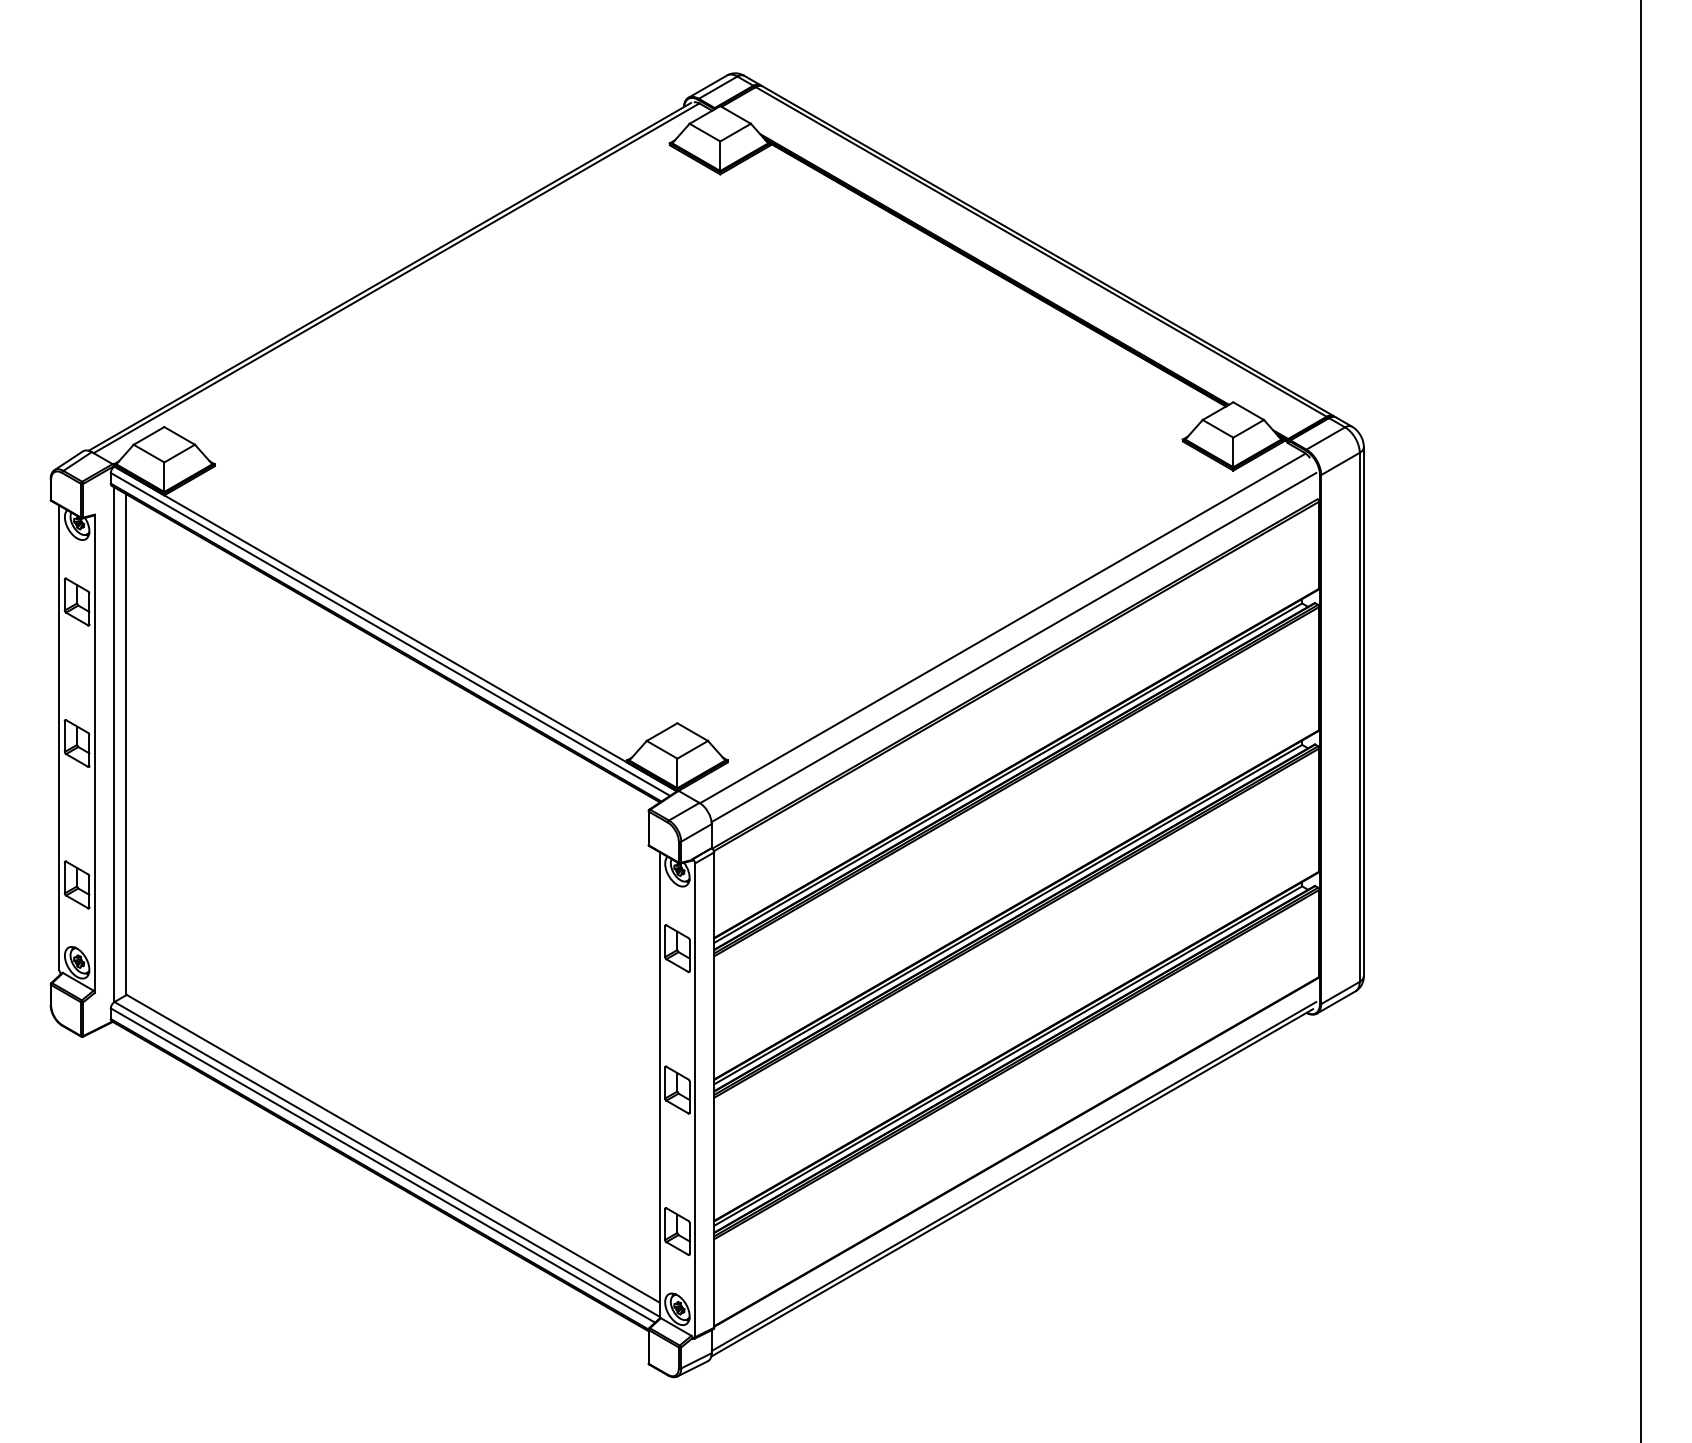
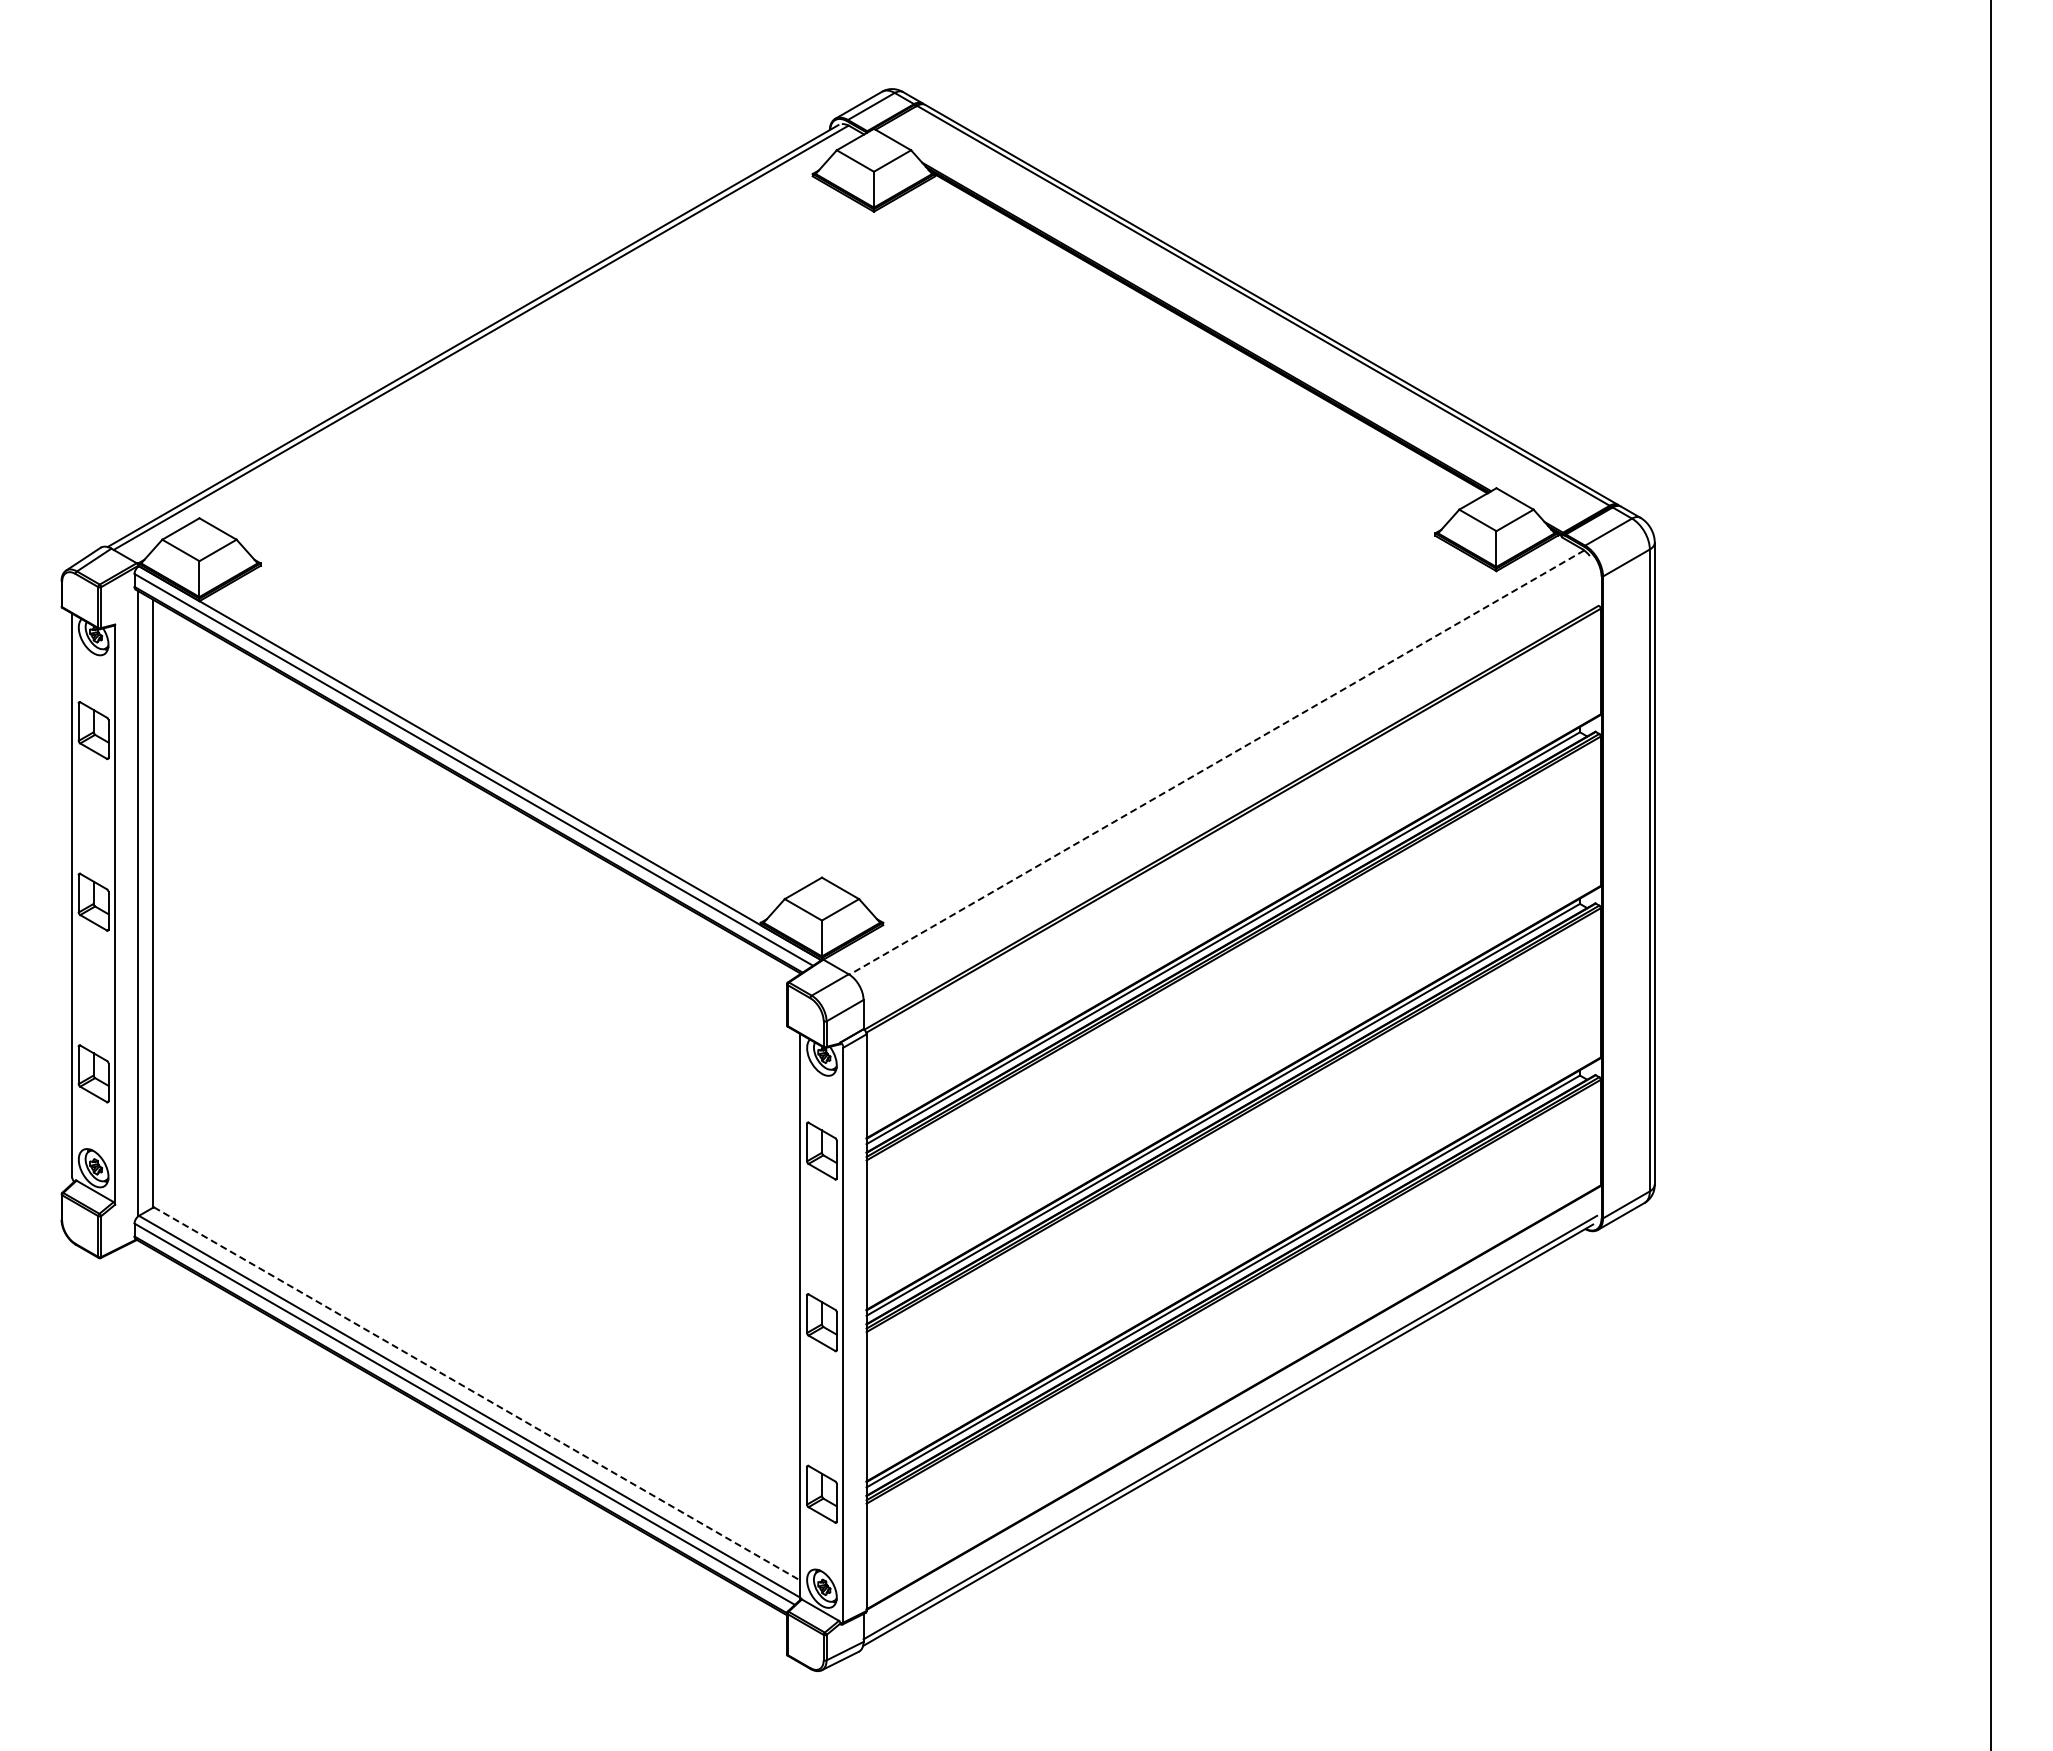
line: (1002, 628) -> (1216, 762), solid -> dashed
line: (1014, 647) -> (1230, 785), removed
line: (393, 1149) -> (477, 1394), solid -> dashed

